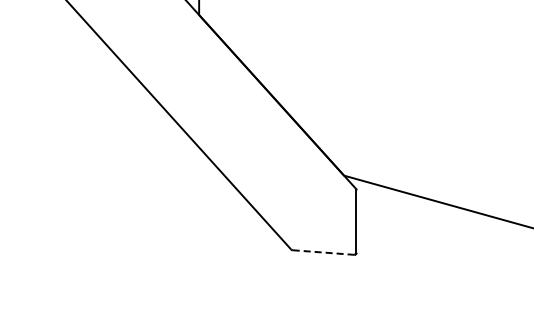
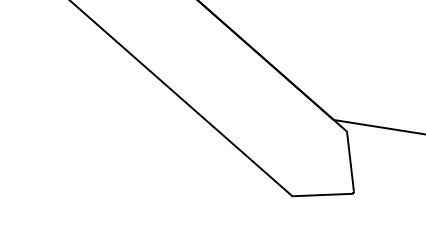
line: (323, 252) -> (322, 194), dashed -> solid

